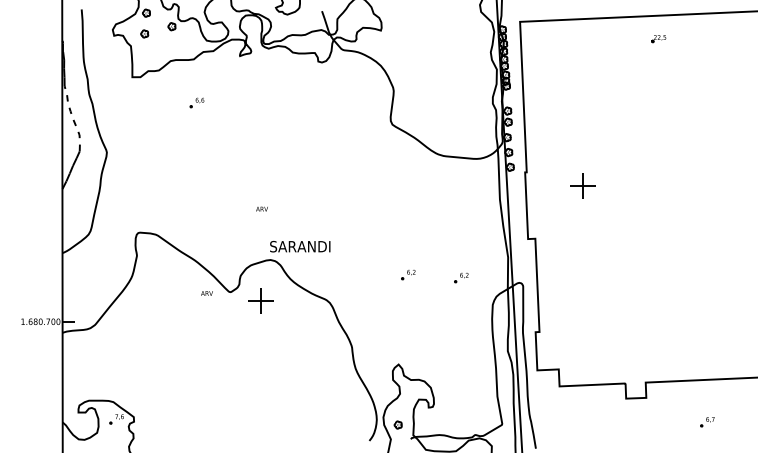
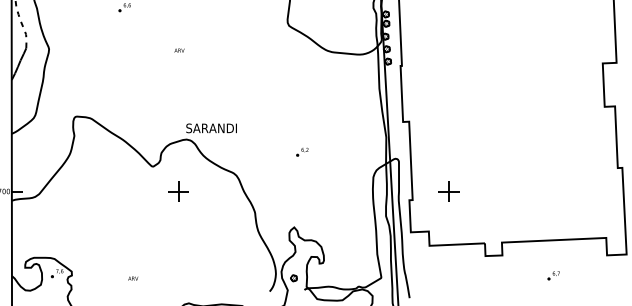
part: (582, 185) -> (448, 191), moved
text: (261, 208) -> (179, 50), moved
part: (461, 278) -> (347, 155), removed
text: (206, 293) -> (132, 278), moved
part: (260, 300) -> (178, 191), moved

